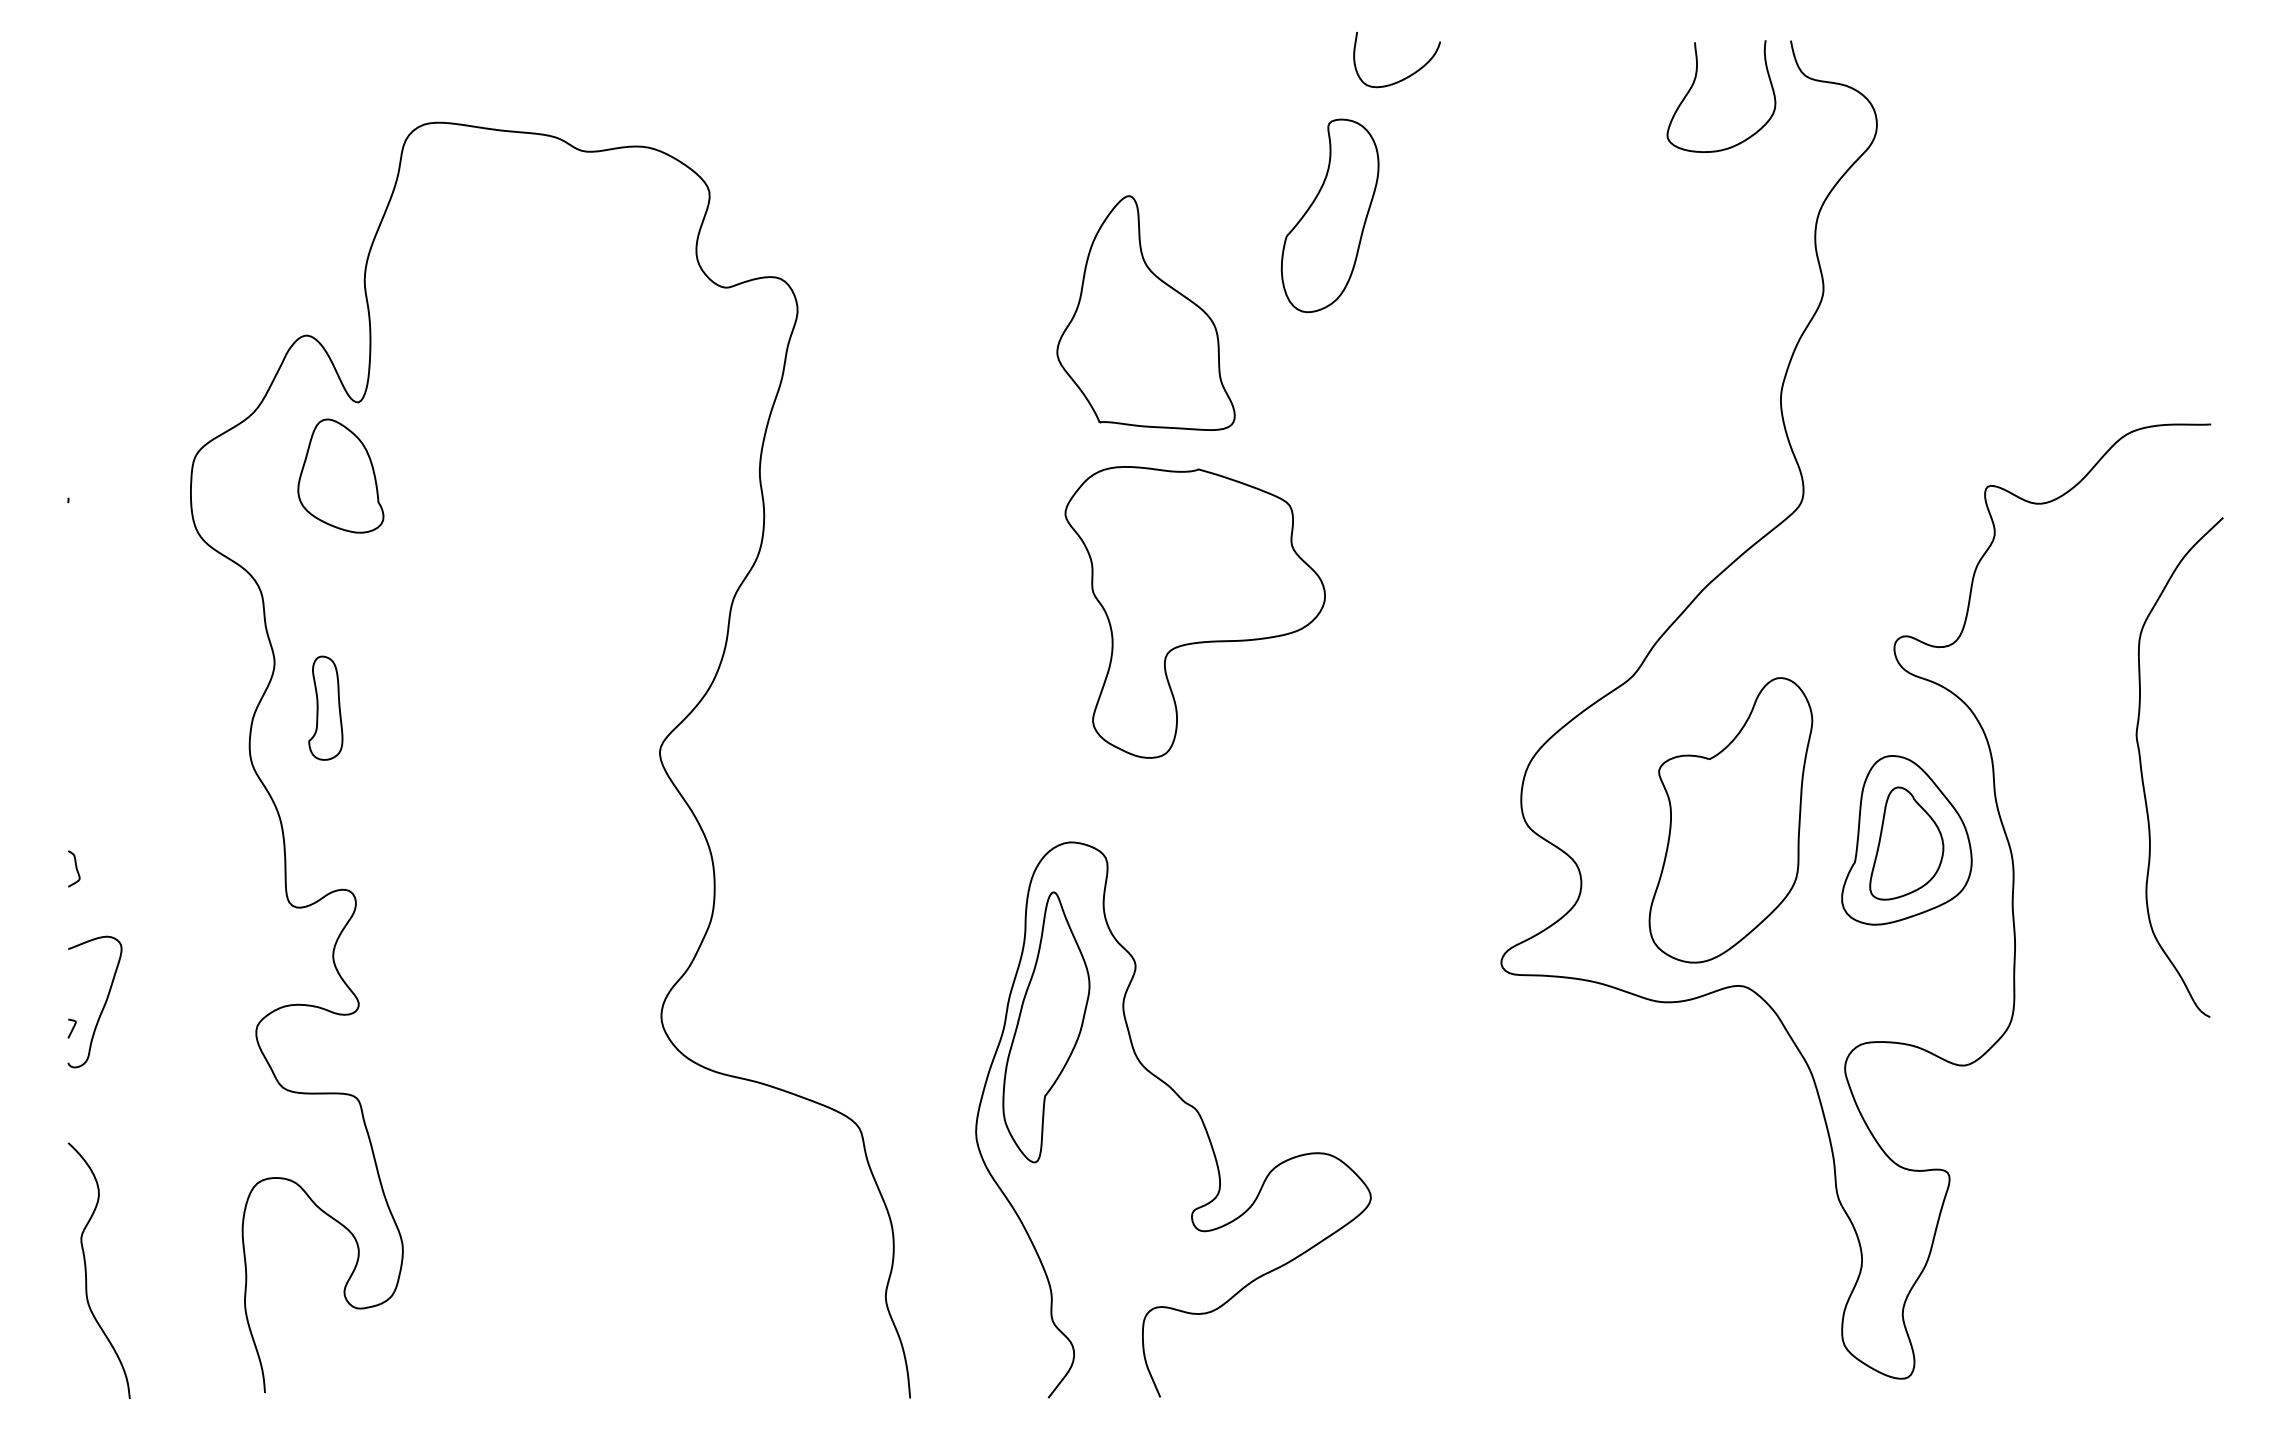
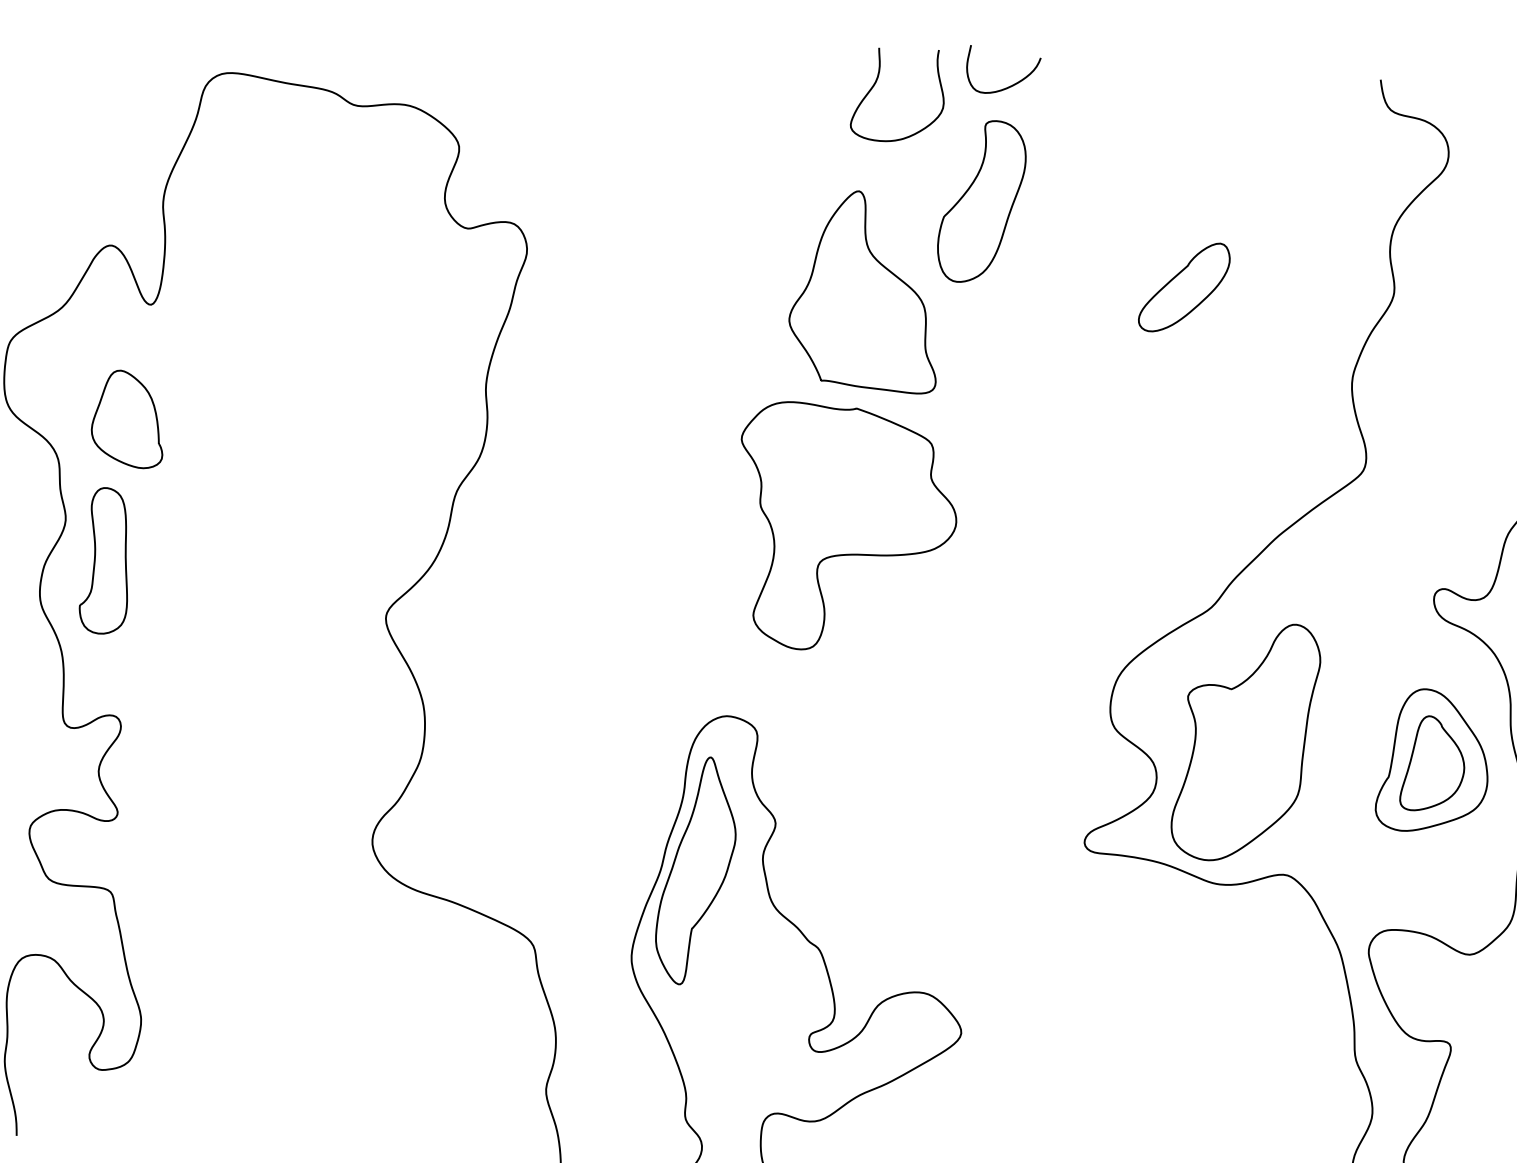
curve: (1408, 75) -> (1012, 84), moved
curve: (1694, 83) -> (876, 82), moved
part: (1575, 300) -> (1184, 287), added
part: (1145, 312) -> (866, 290), moved
part: (340, 475) -> (128, 418), moved
part: (325, 708) -> (106, 561), size x1.67
part: (1730, 820) -> (1245, 742), moved

